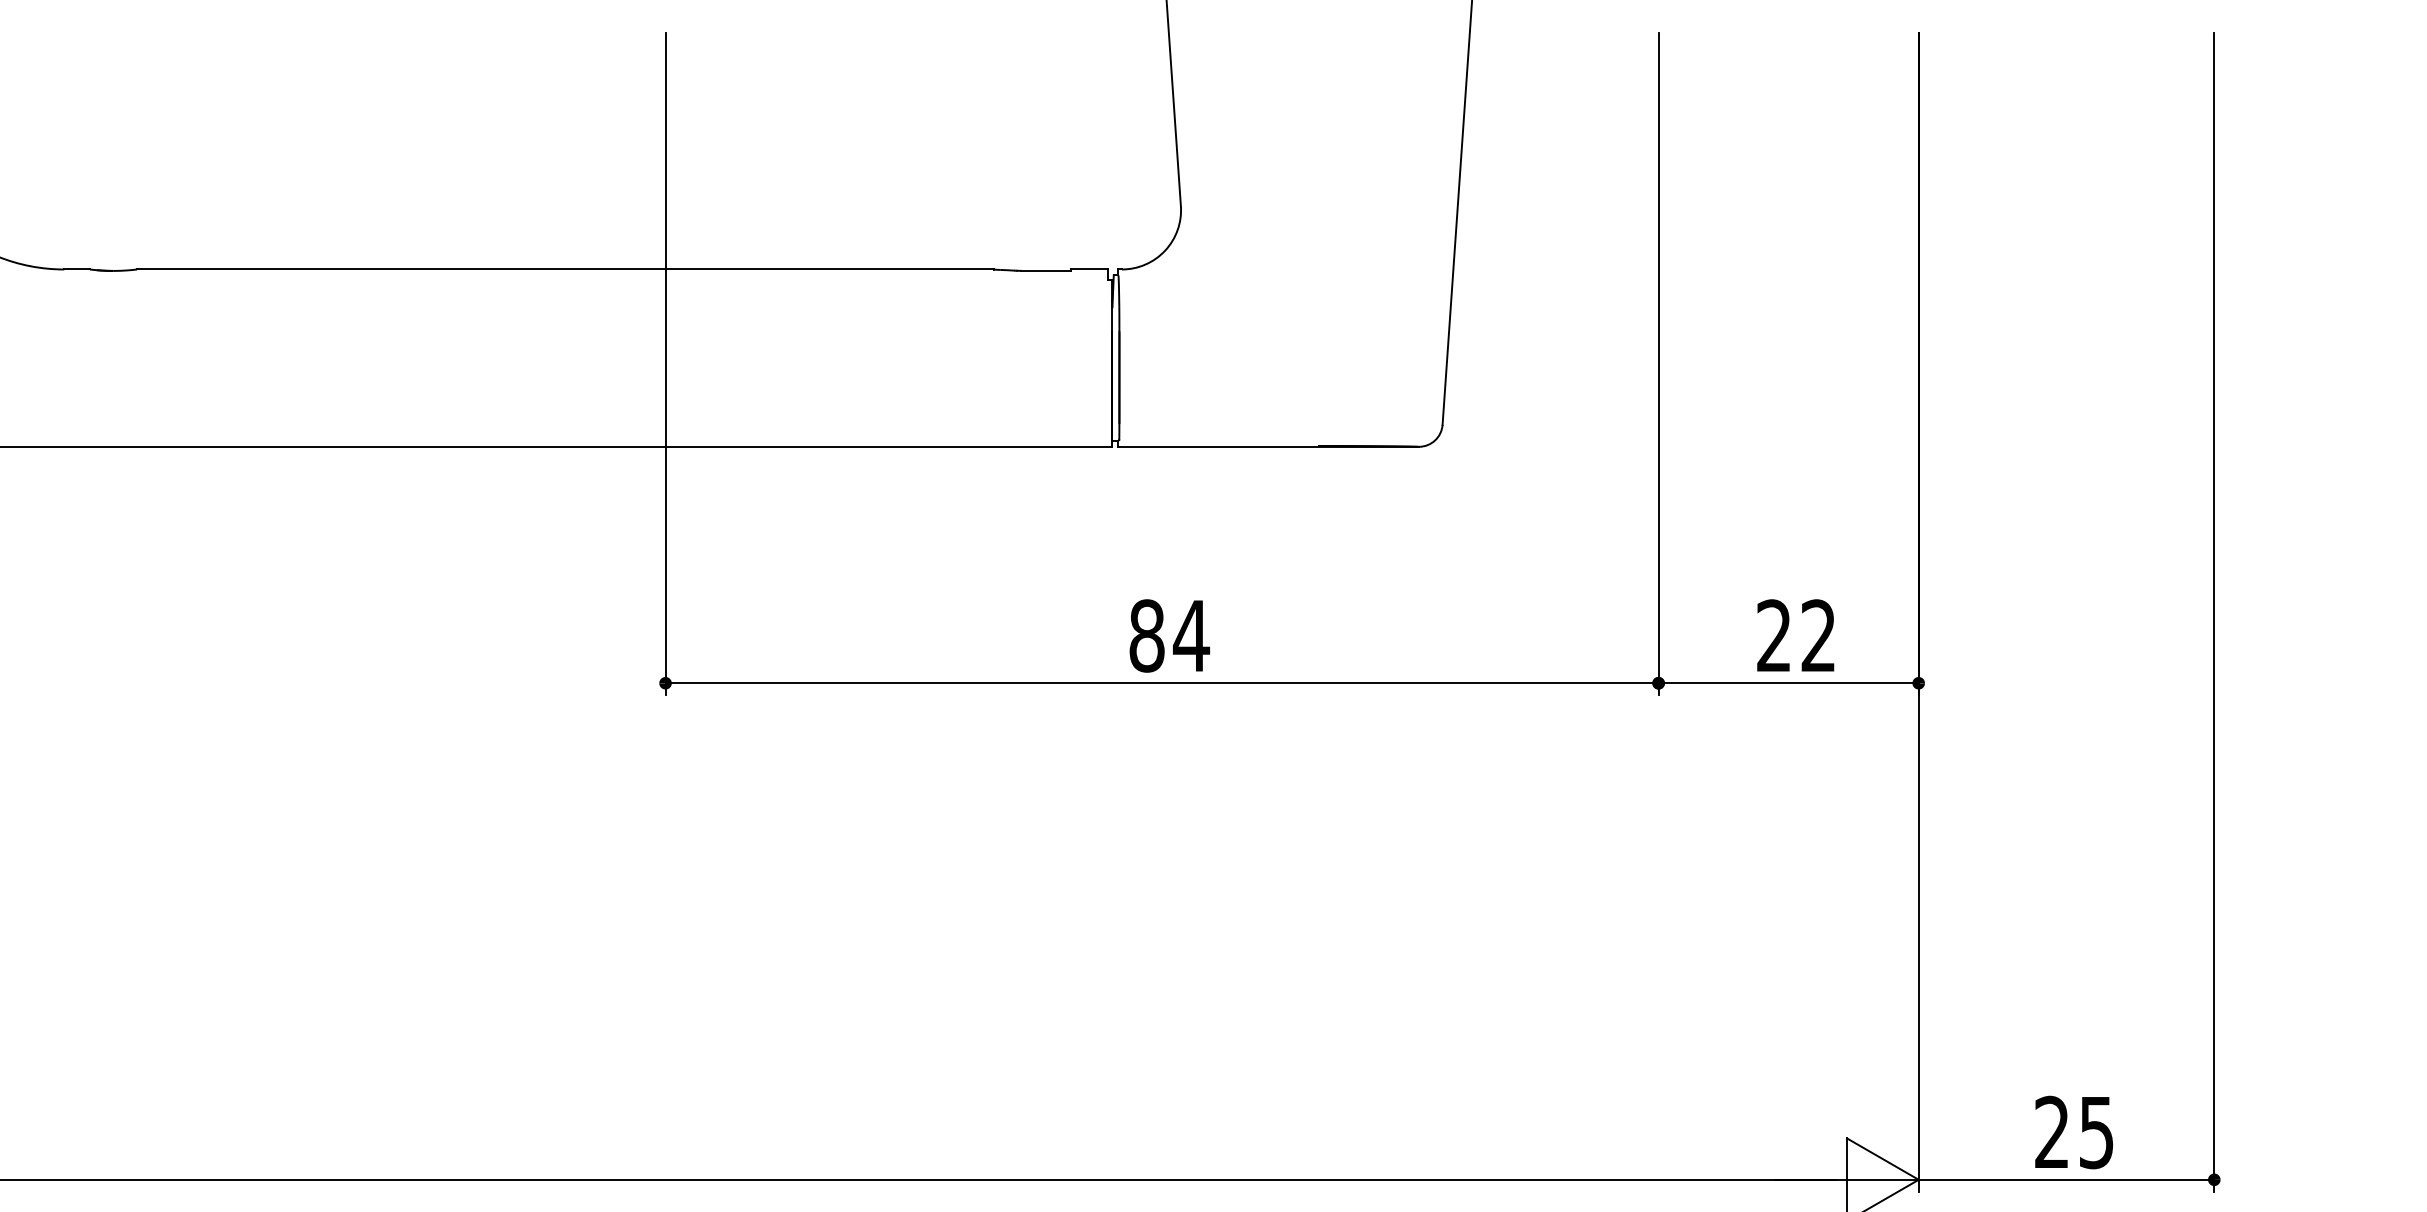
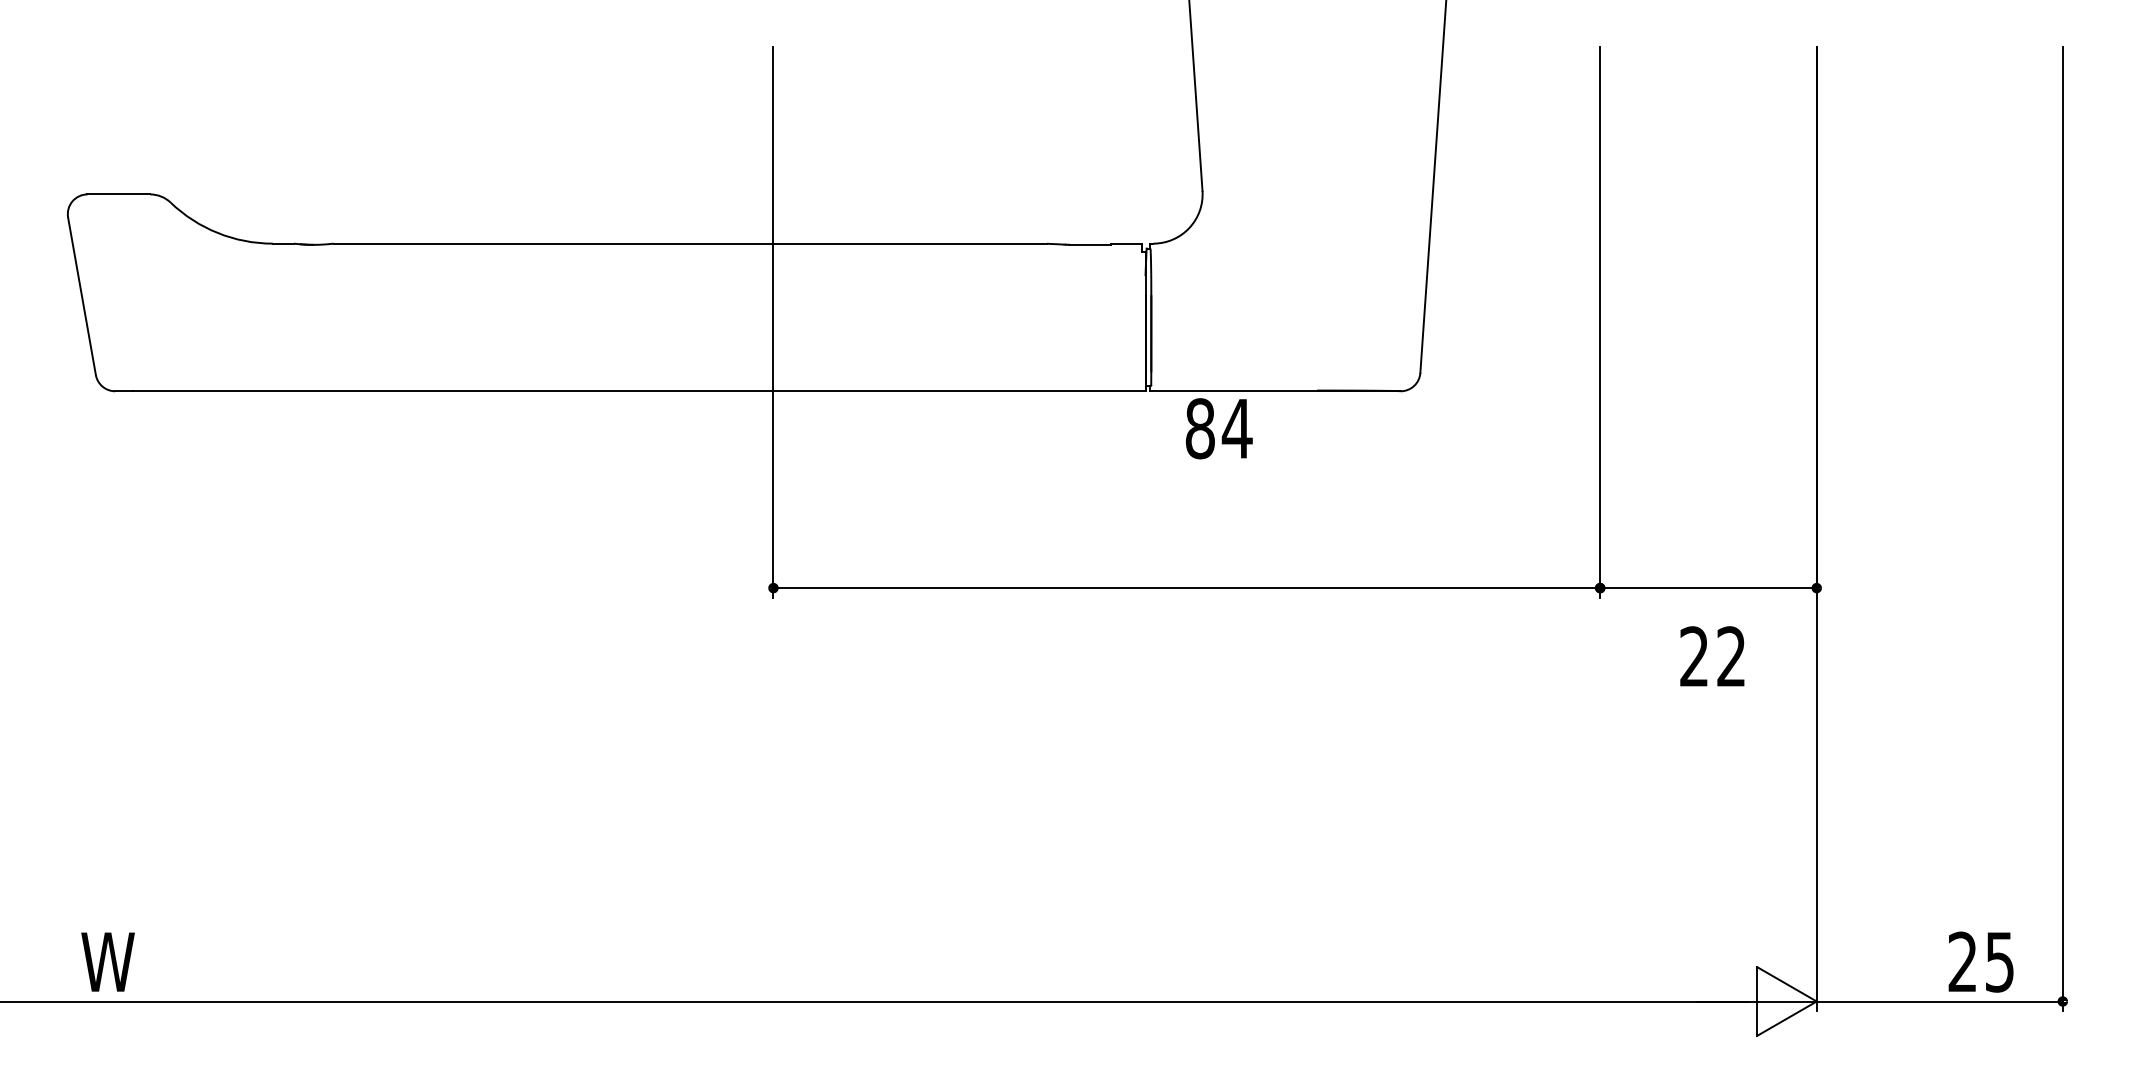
text: (1170, 635) -> (1219, 428), moved
text: (1795, 635) -> (1712, 656), moved
text: (2073, 1131) -> (1980, 961), moved

